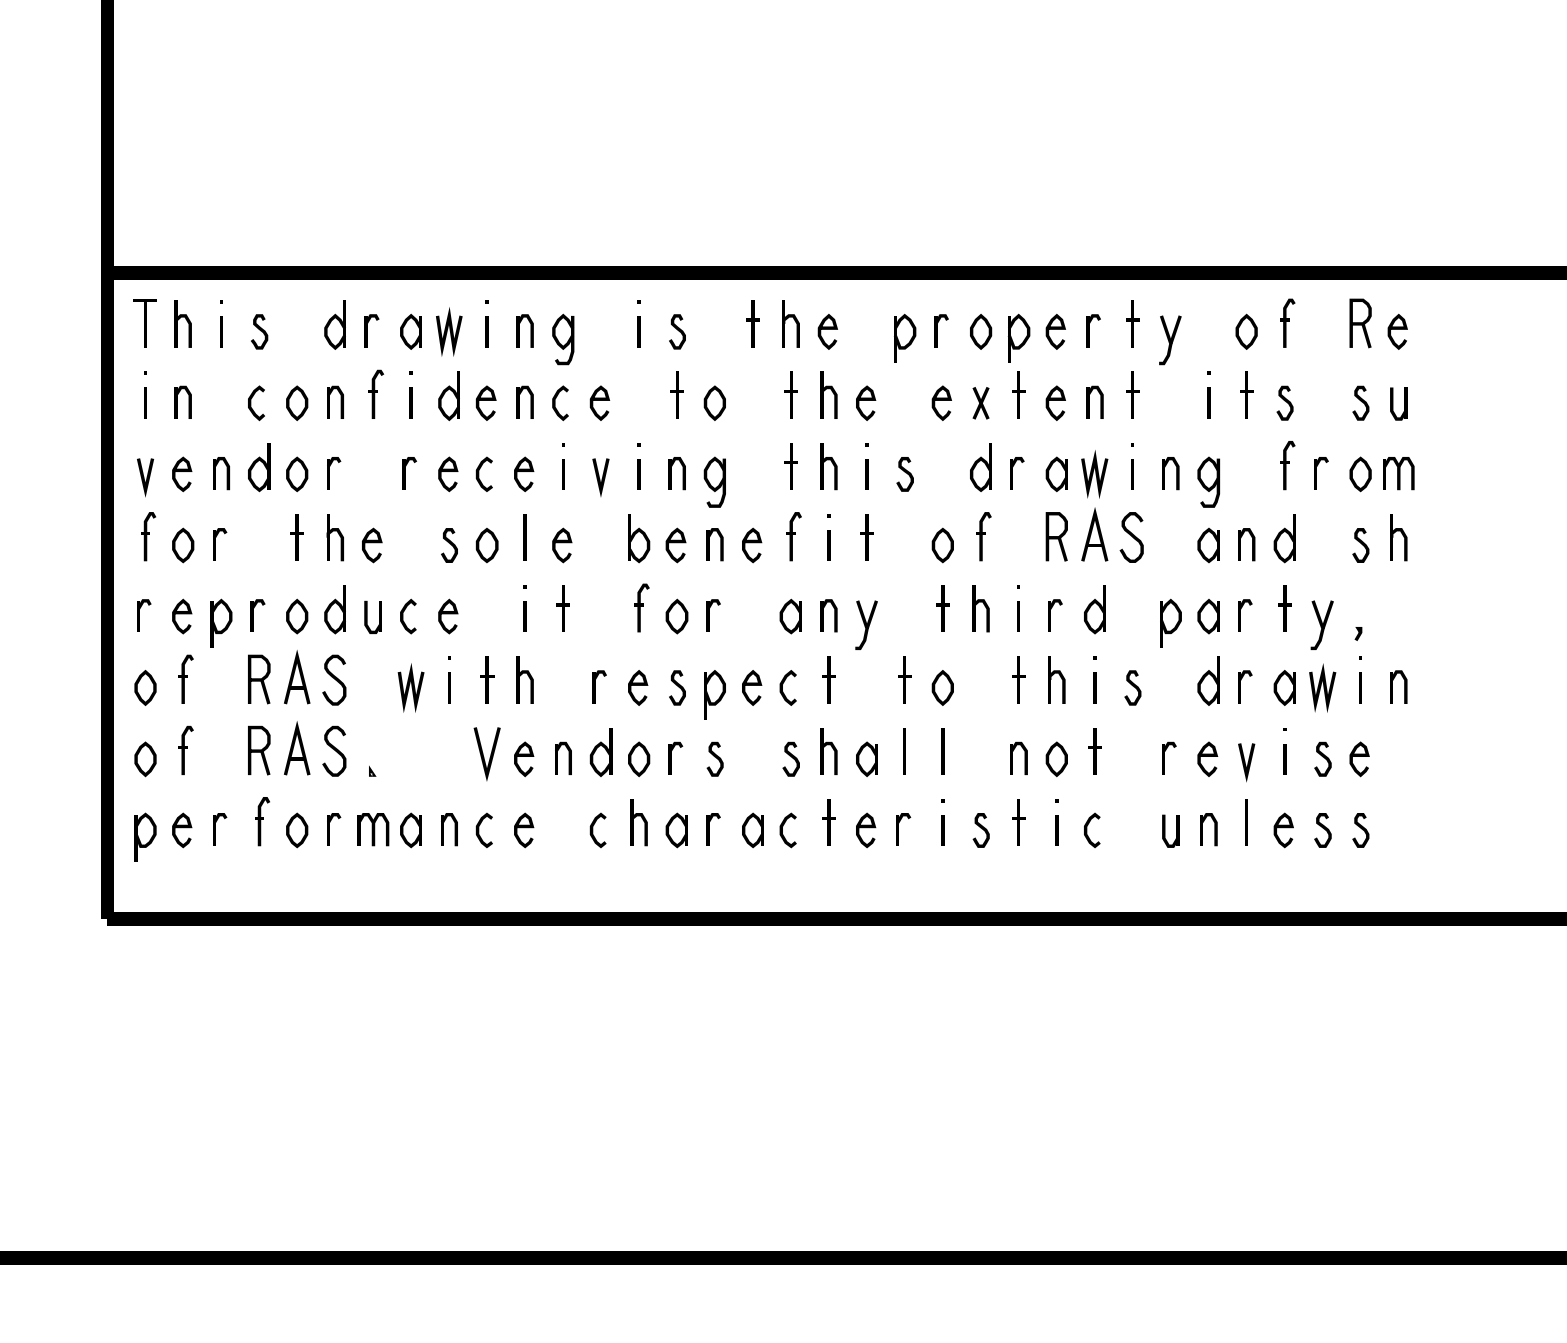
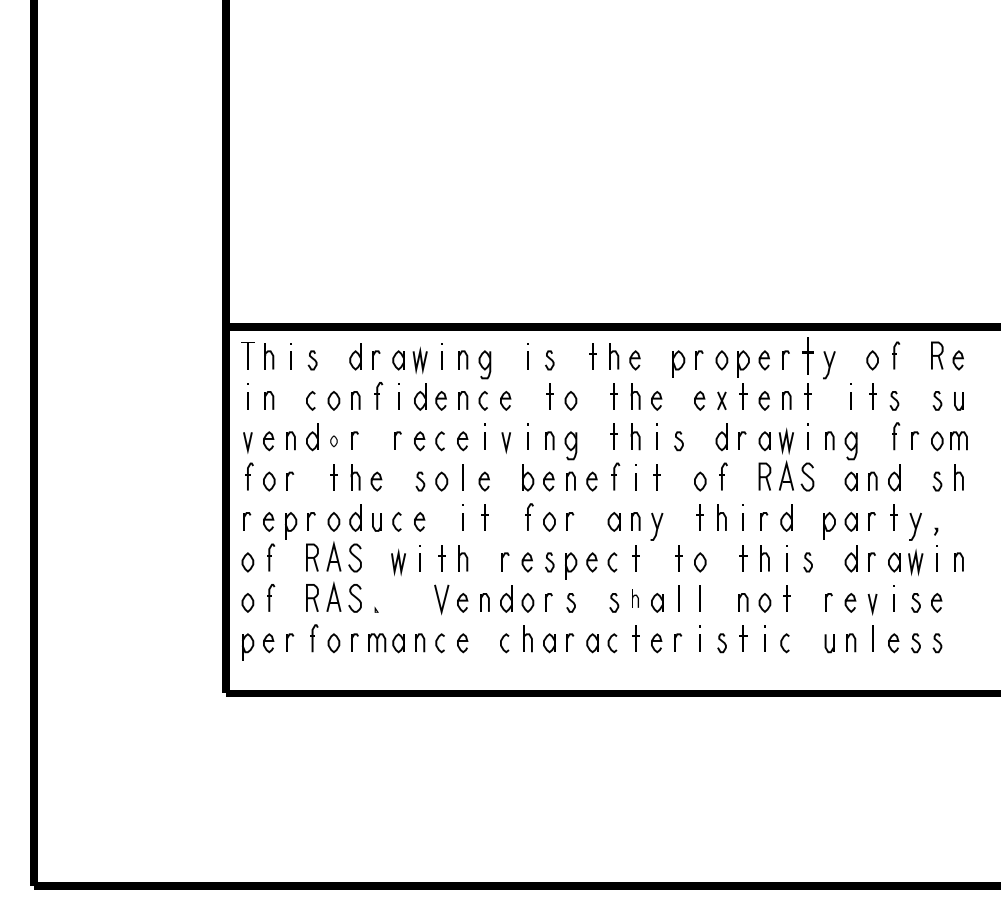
part: (1131, 325) -> (807, 356), size x1.4
part: (296, 474) -> (333, 441), size x0.6
part: (828, 751) -> (635, 598), size x0.7

